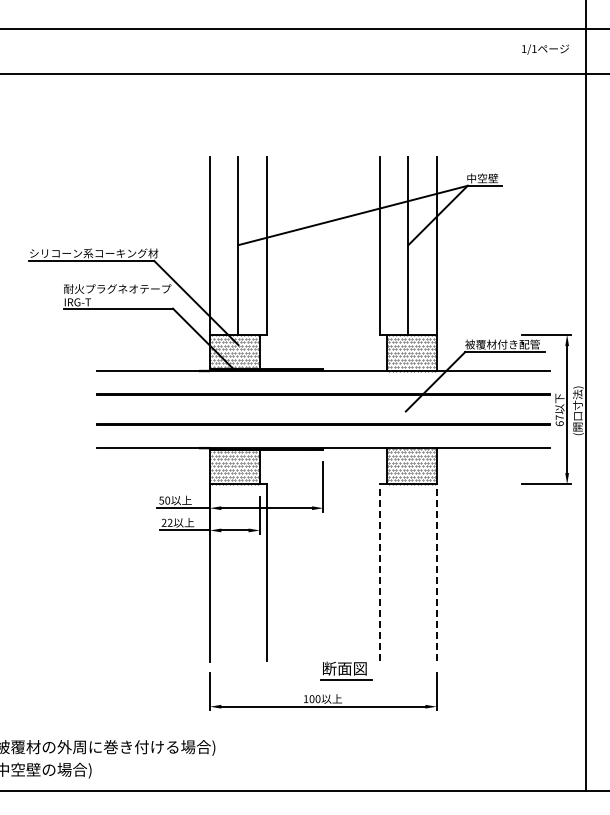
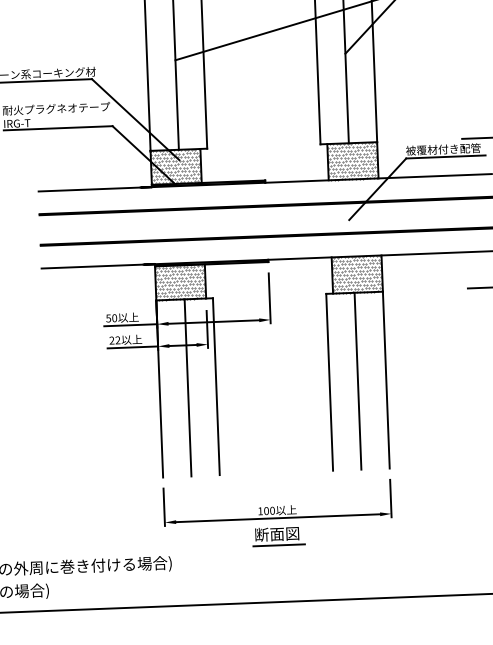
line: (238, 572) -> (188, 387), added
line: (380, 572) -> (330, 381), dashed -> solid
line: (408, 572) -> (358, 380), added
line: (436, 572) -> (386, 379), dashed -> solid
part: (346, 670) -> (278, 535), moved

